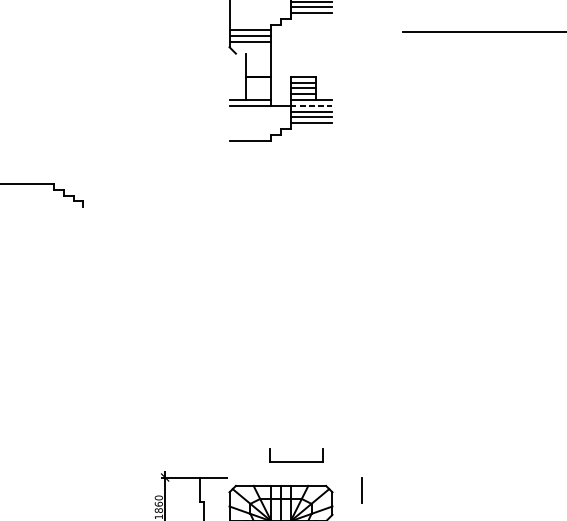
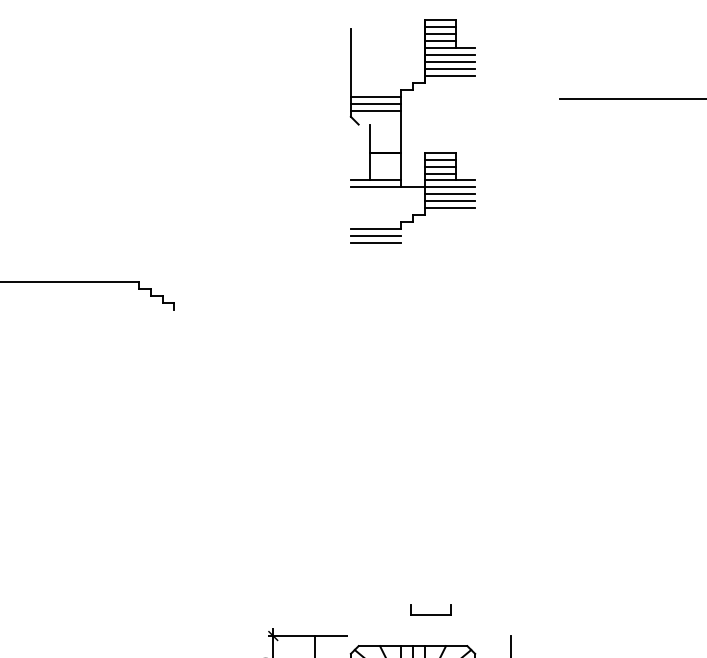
line: (312, 105) -> (450, 187), dashed -> solid
line: (249, 146) -> (375, 236), added
line: (249, 152) -> (375, 243), added
part: (295, 455) -> (430, 609), size x0.62

